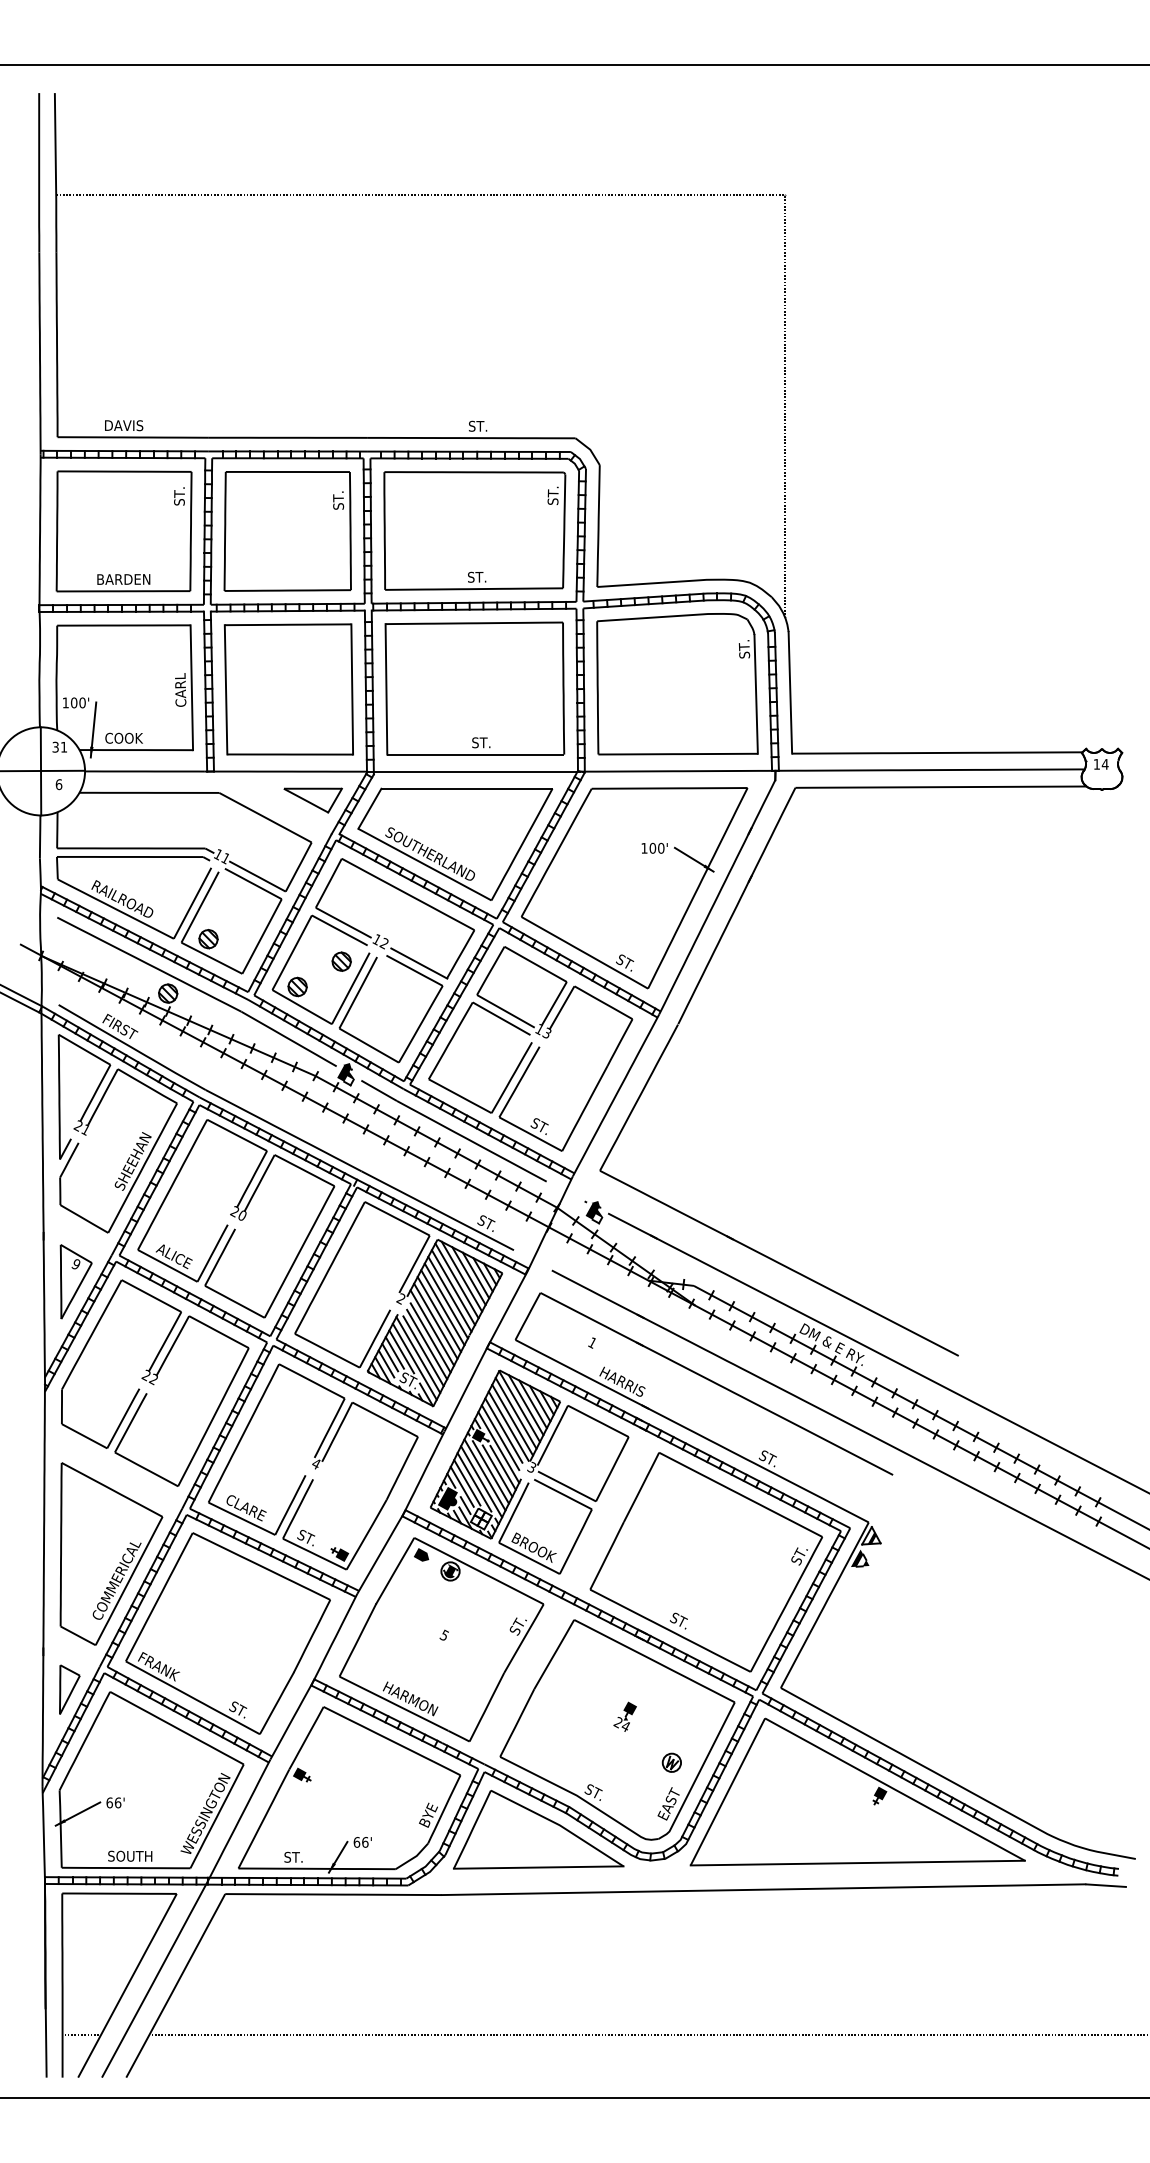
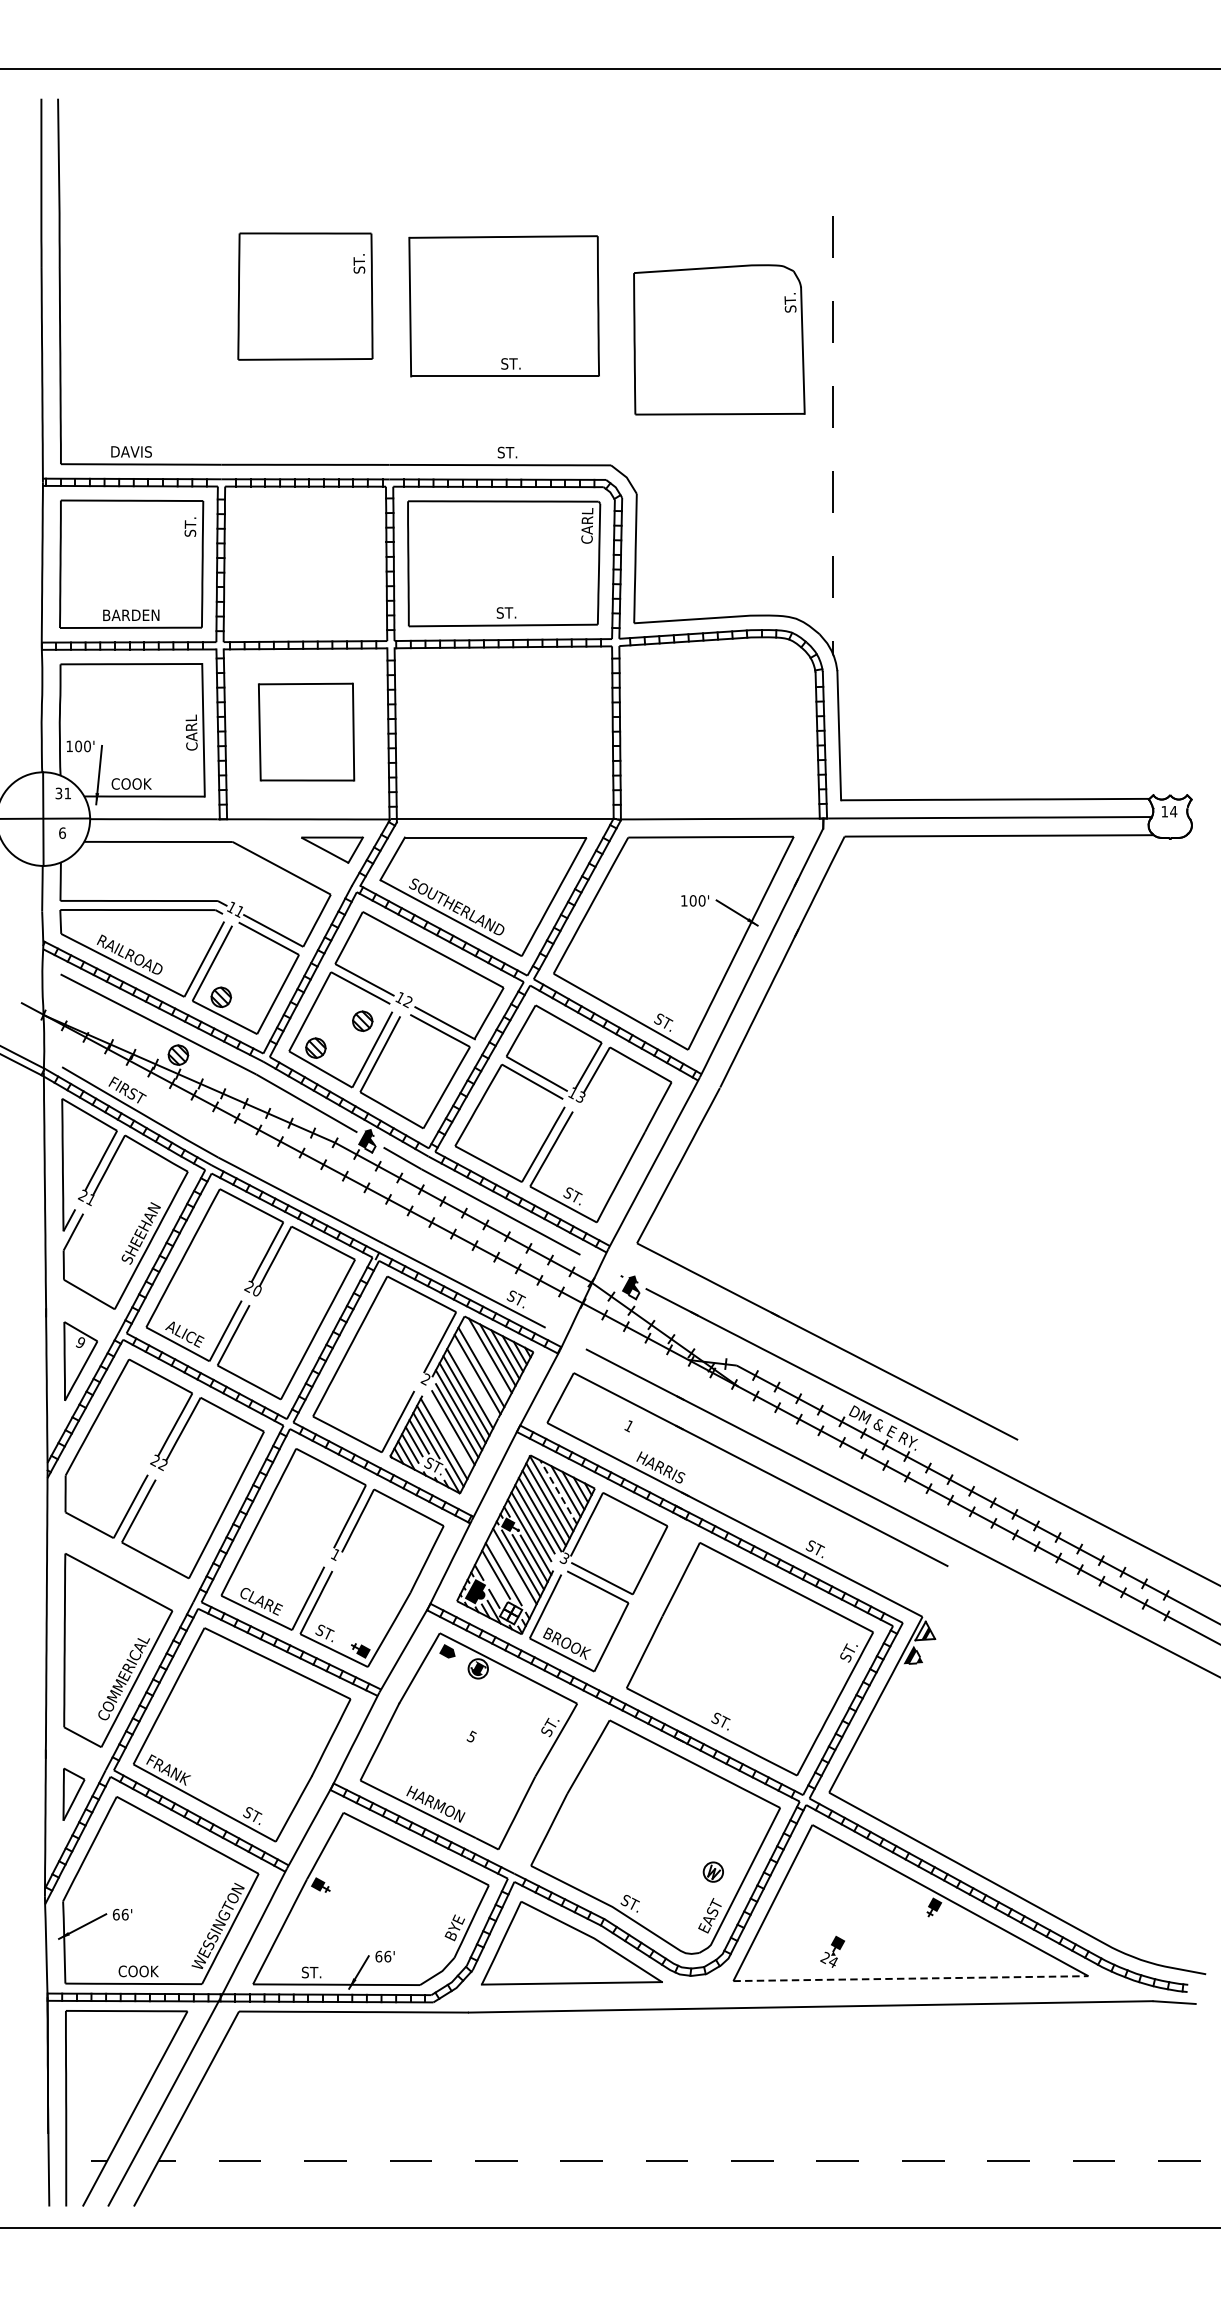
line: (420, 195) -> (446, 207), removed
text: (552, 495) -> (586, 526), ST. -> CARL
part: (287, 531) -> (305, 296), moved
part: (677, 684) -> (719, 340), moved
part: (474, 688) -> (503, 306), moved
part: (288, 689) -> (306, 732), size x0.7
line: (456, 1280) -> (484, 1359), removed
line: (446, 1300) -> (474, 1381), removed
line: (423, 1351) -> (449, 1435), removed
line: (526, 1405) -> (558, 1492), solid -> dashed
text: (315, 1463) -> (334, 1554), 4 -> 1
line: (481, 1481) -> (511, 1573), removed
line: (461, 1486) -> (489, 1578), removed
part: (624, 1716) -> (831, 1951), moved
text: (130, 1855) -> (138, 1970), SOUTH -> COOK
line: (858, 1863) -> (911, 1979), solid -> dashed

